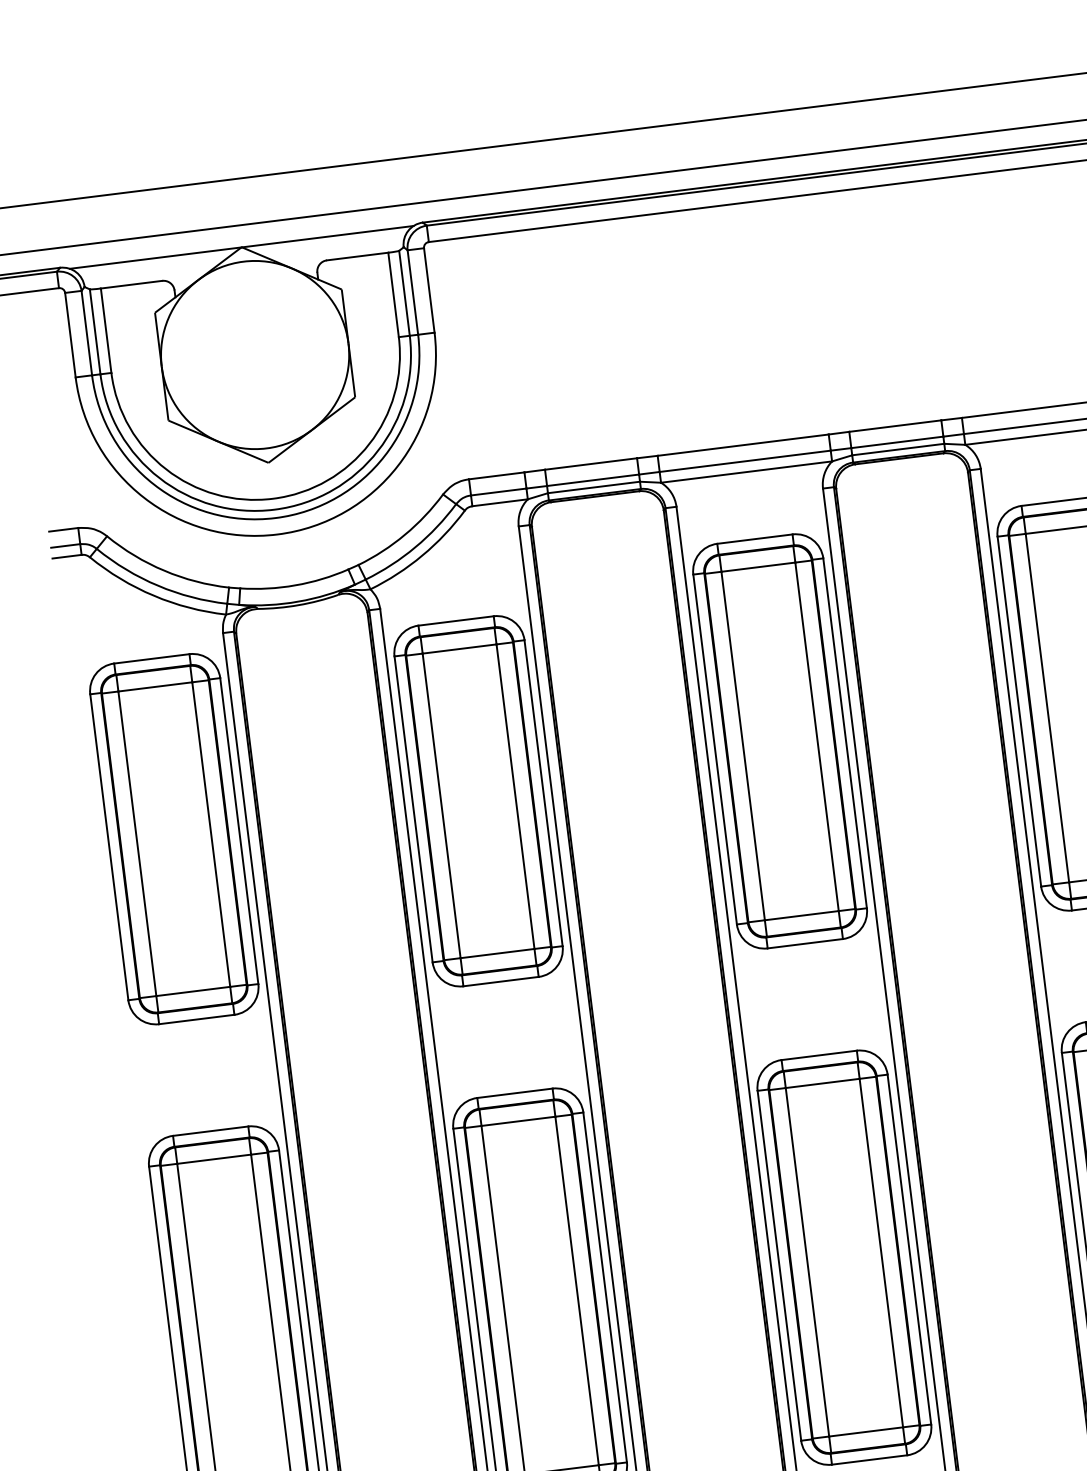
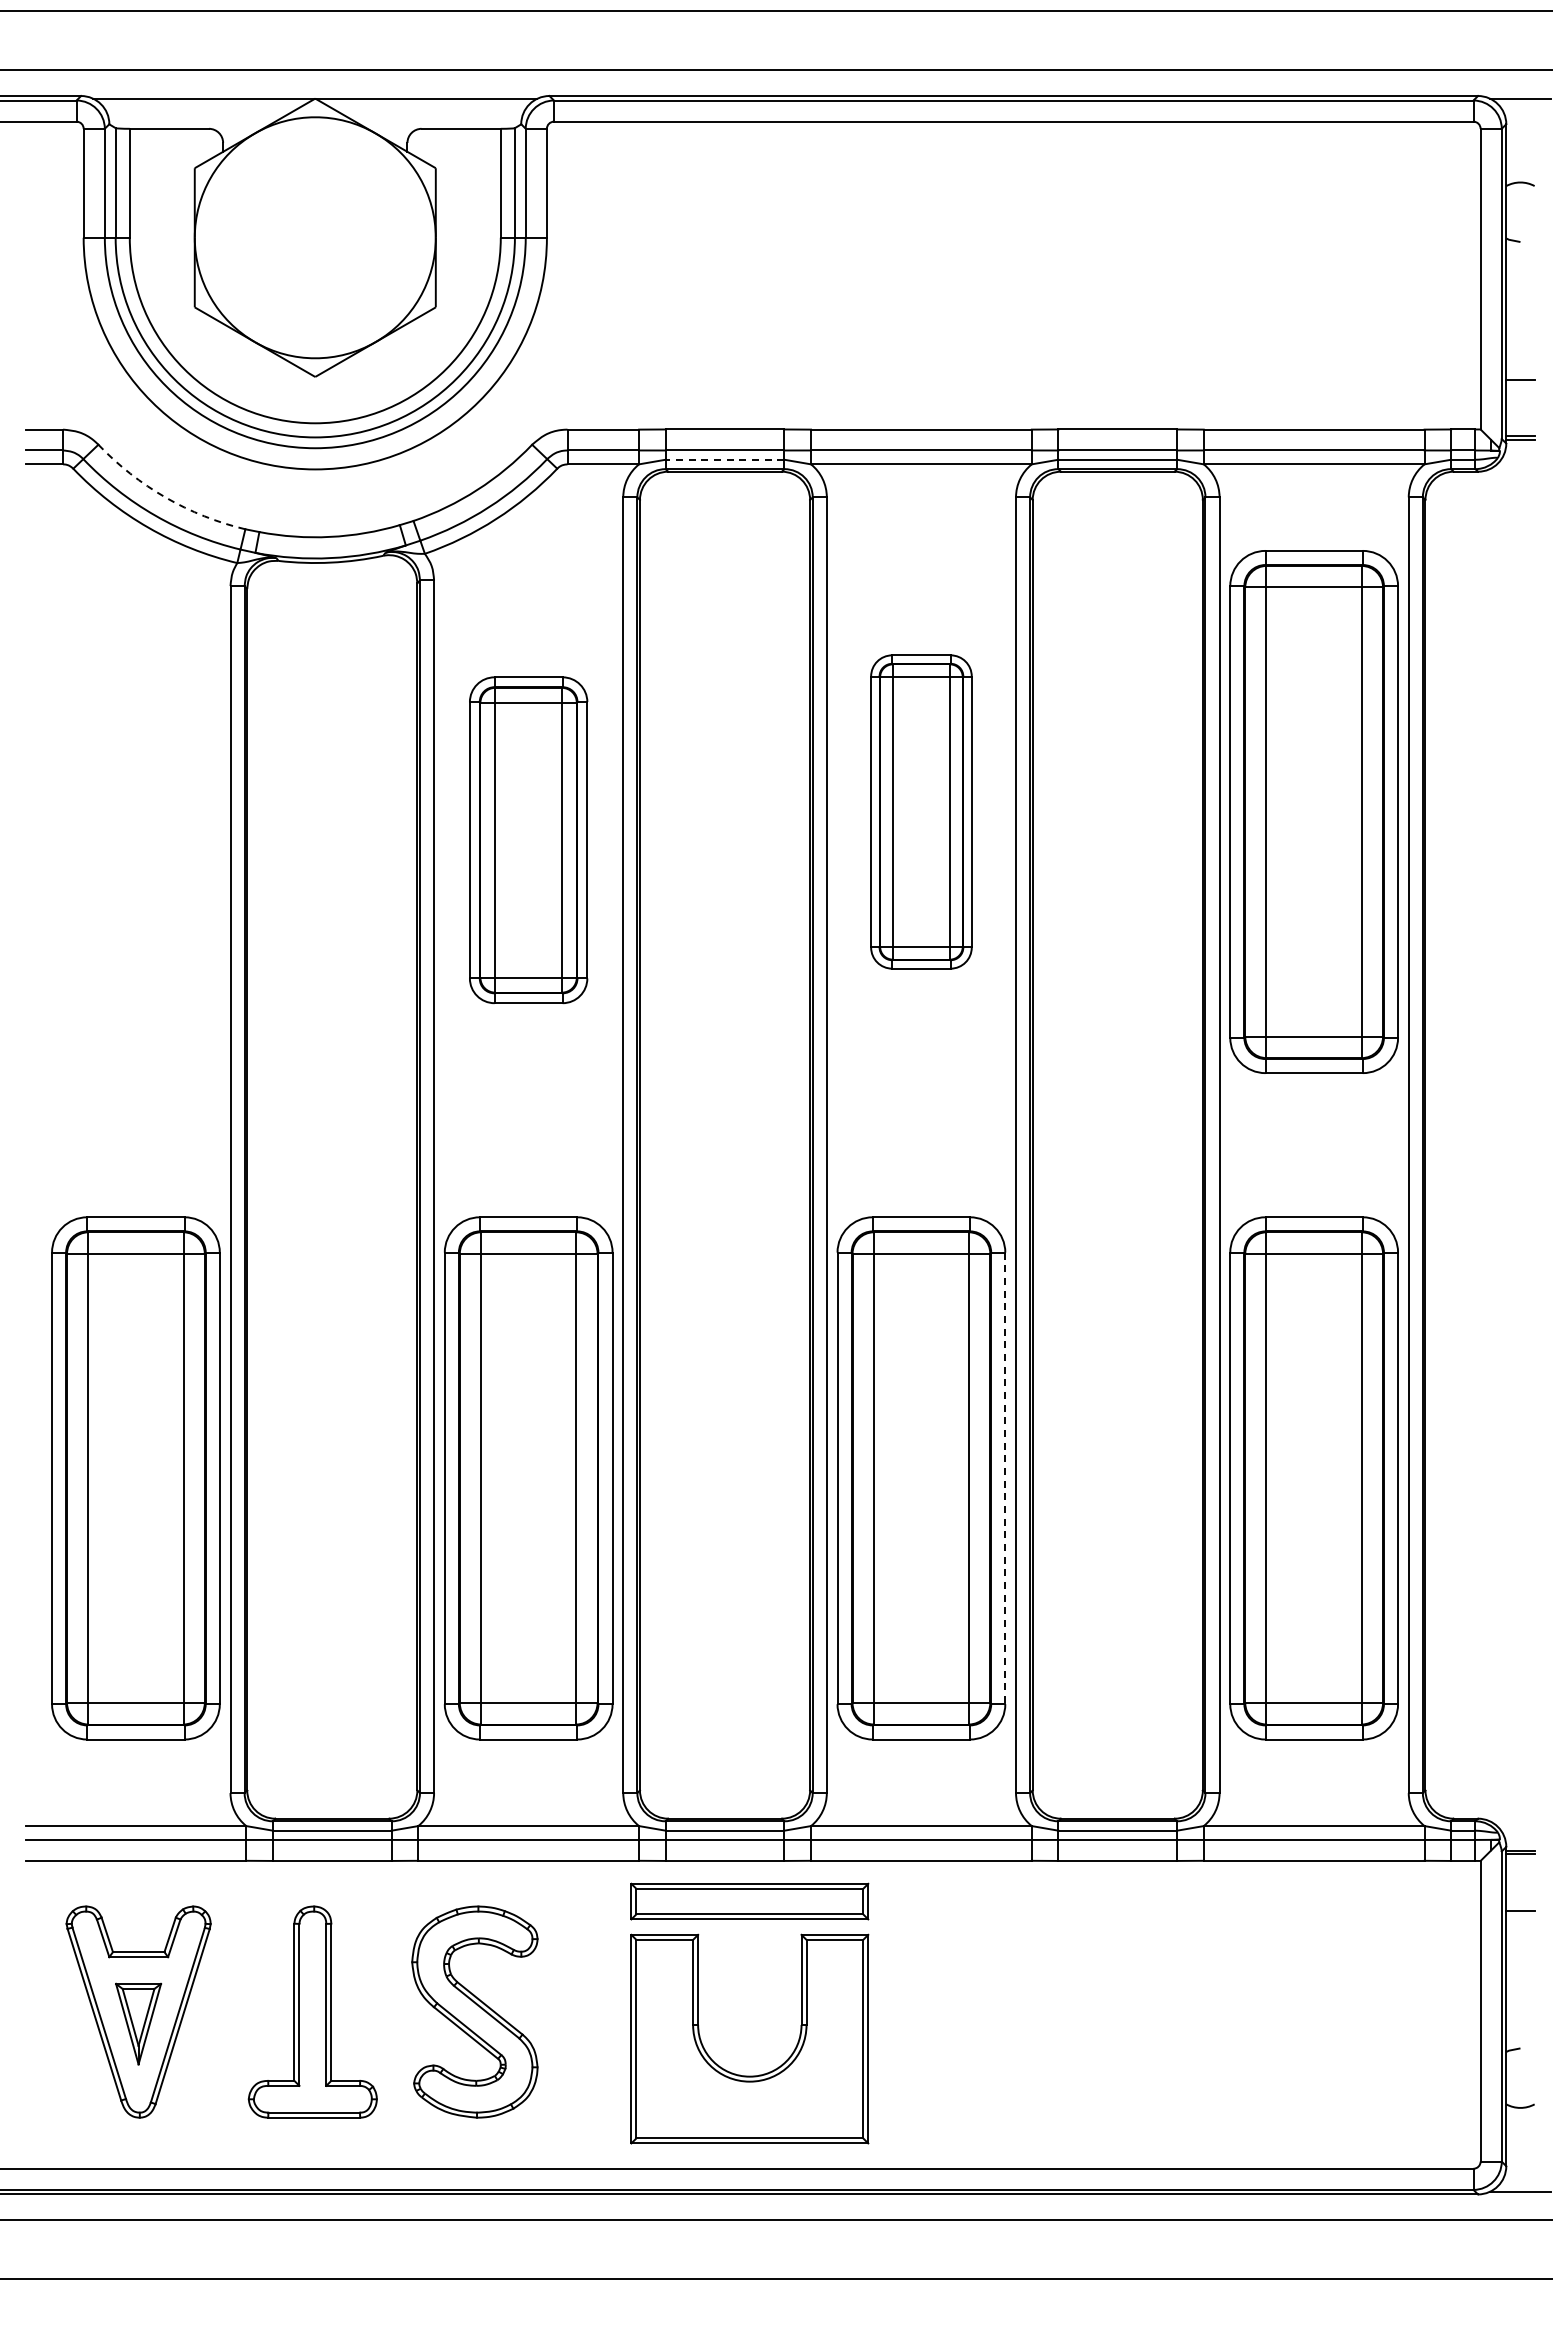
line: (593, 487) -> (724, 459), solid -> dashed
arc: (164, 570) -> (165, 497), solid -> dashed
part: (780, 741) -> (921, 811), size x0.6
part: (478, 800) -> (528, 839), size x0.7
part: (173, 838) -> (135, 839), removed
line: (909, 1249) -> (1005, 1478), solid -> dashed

